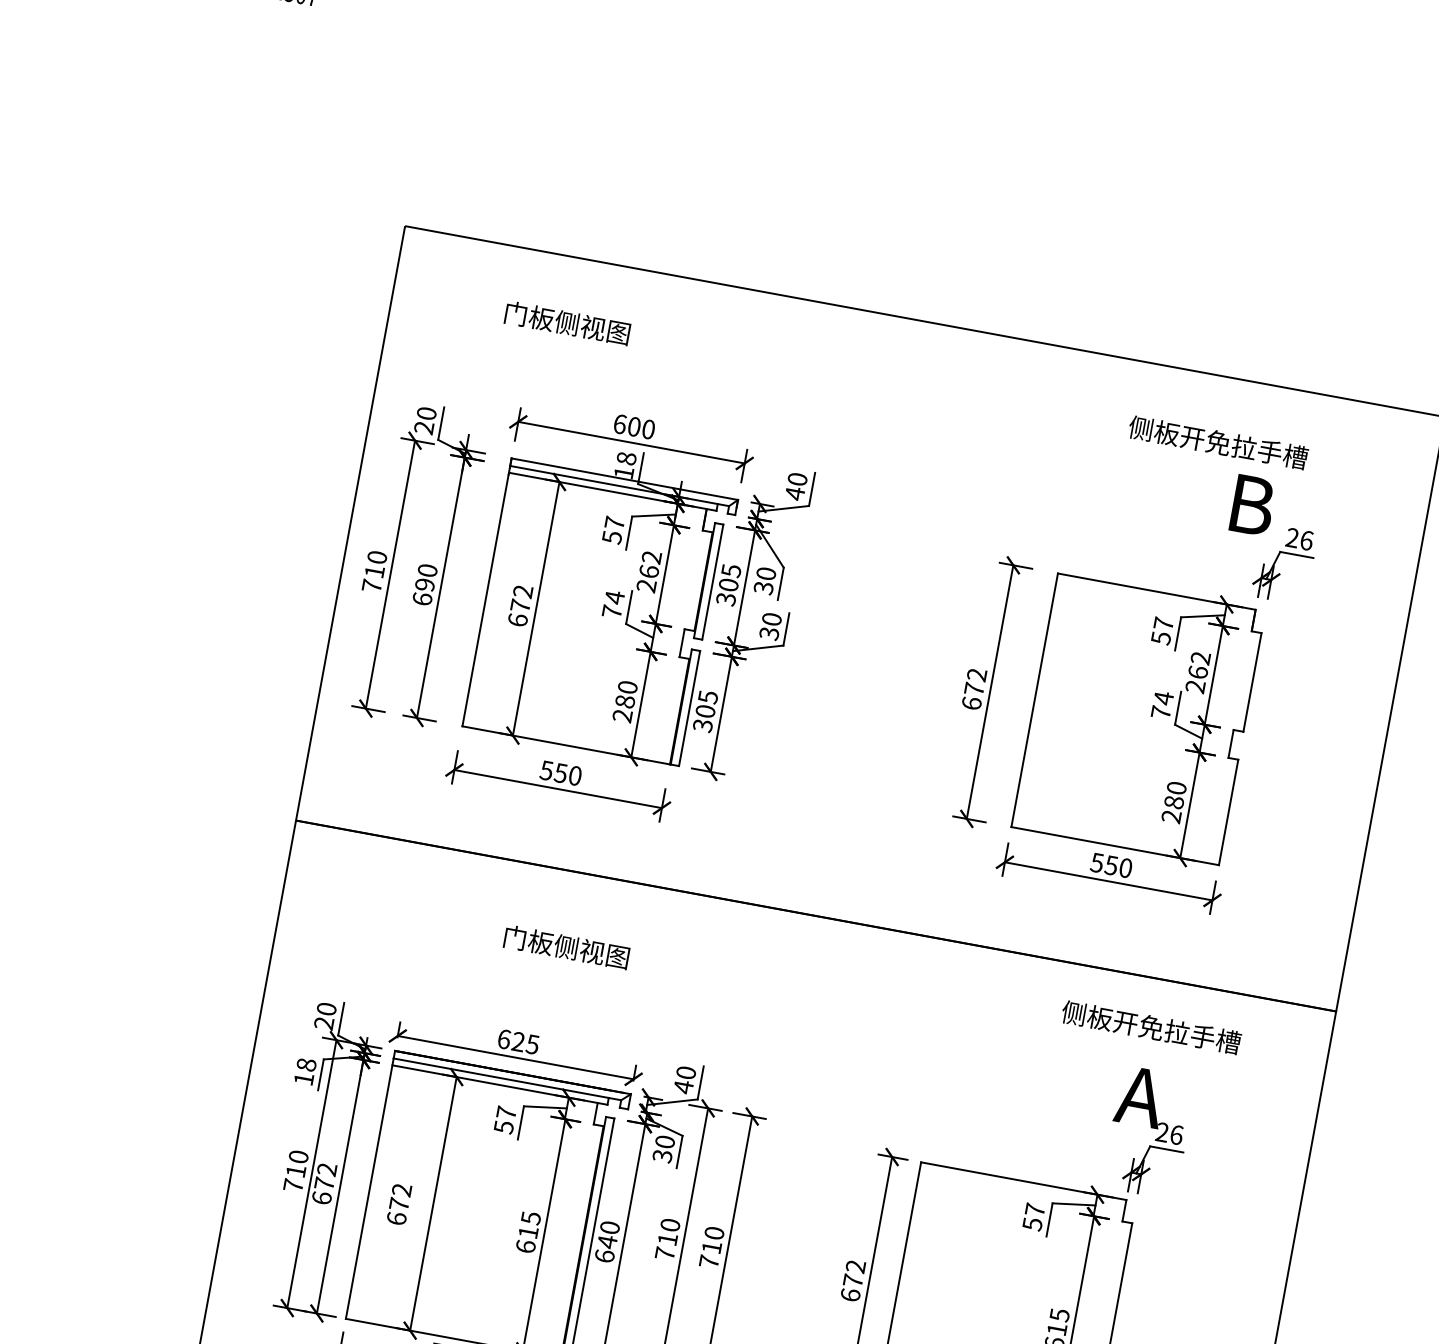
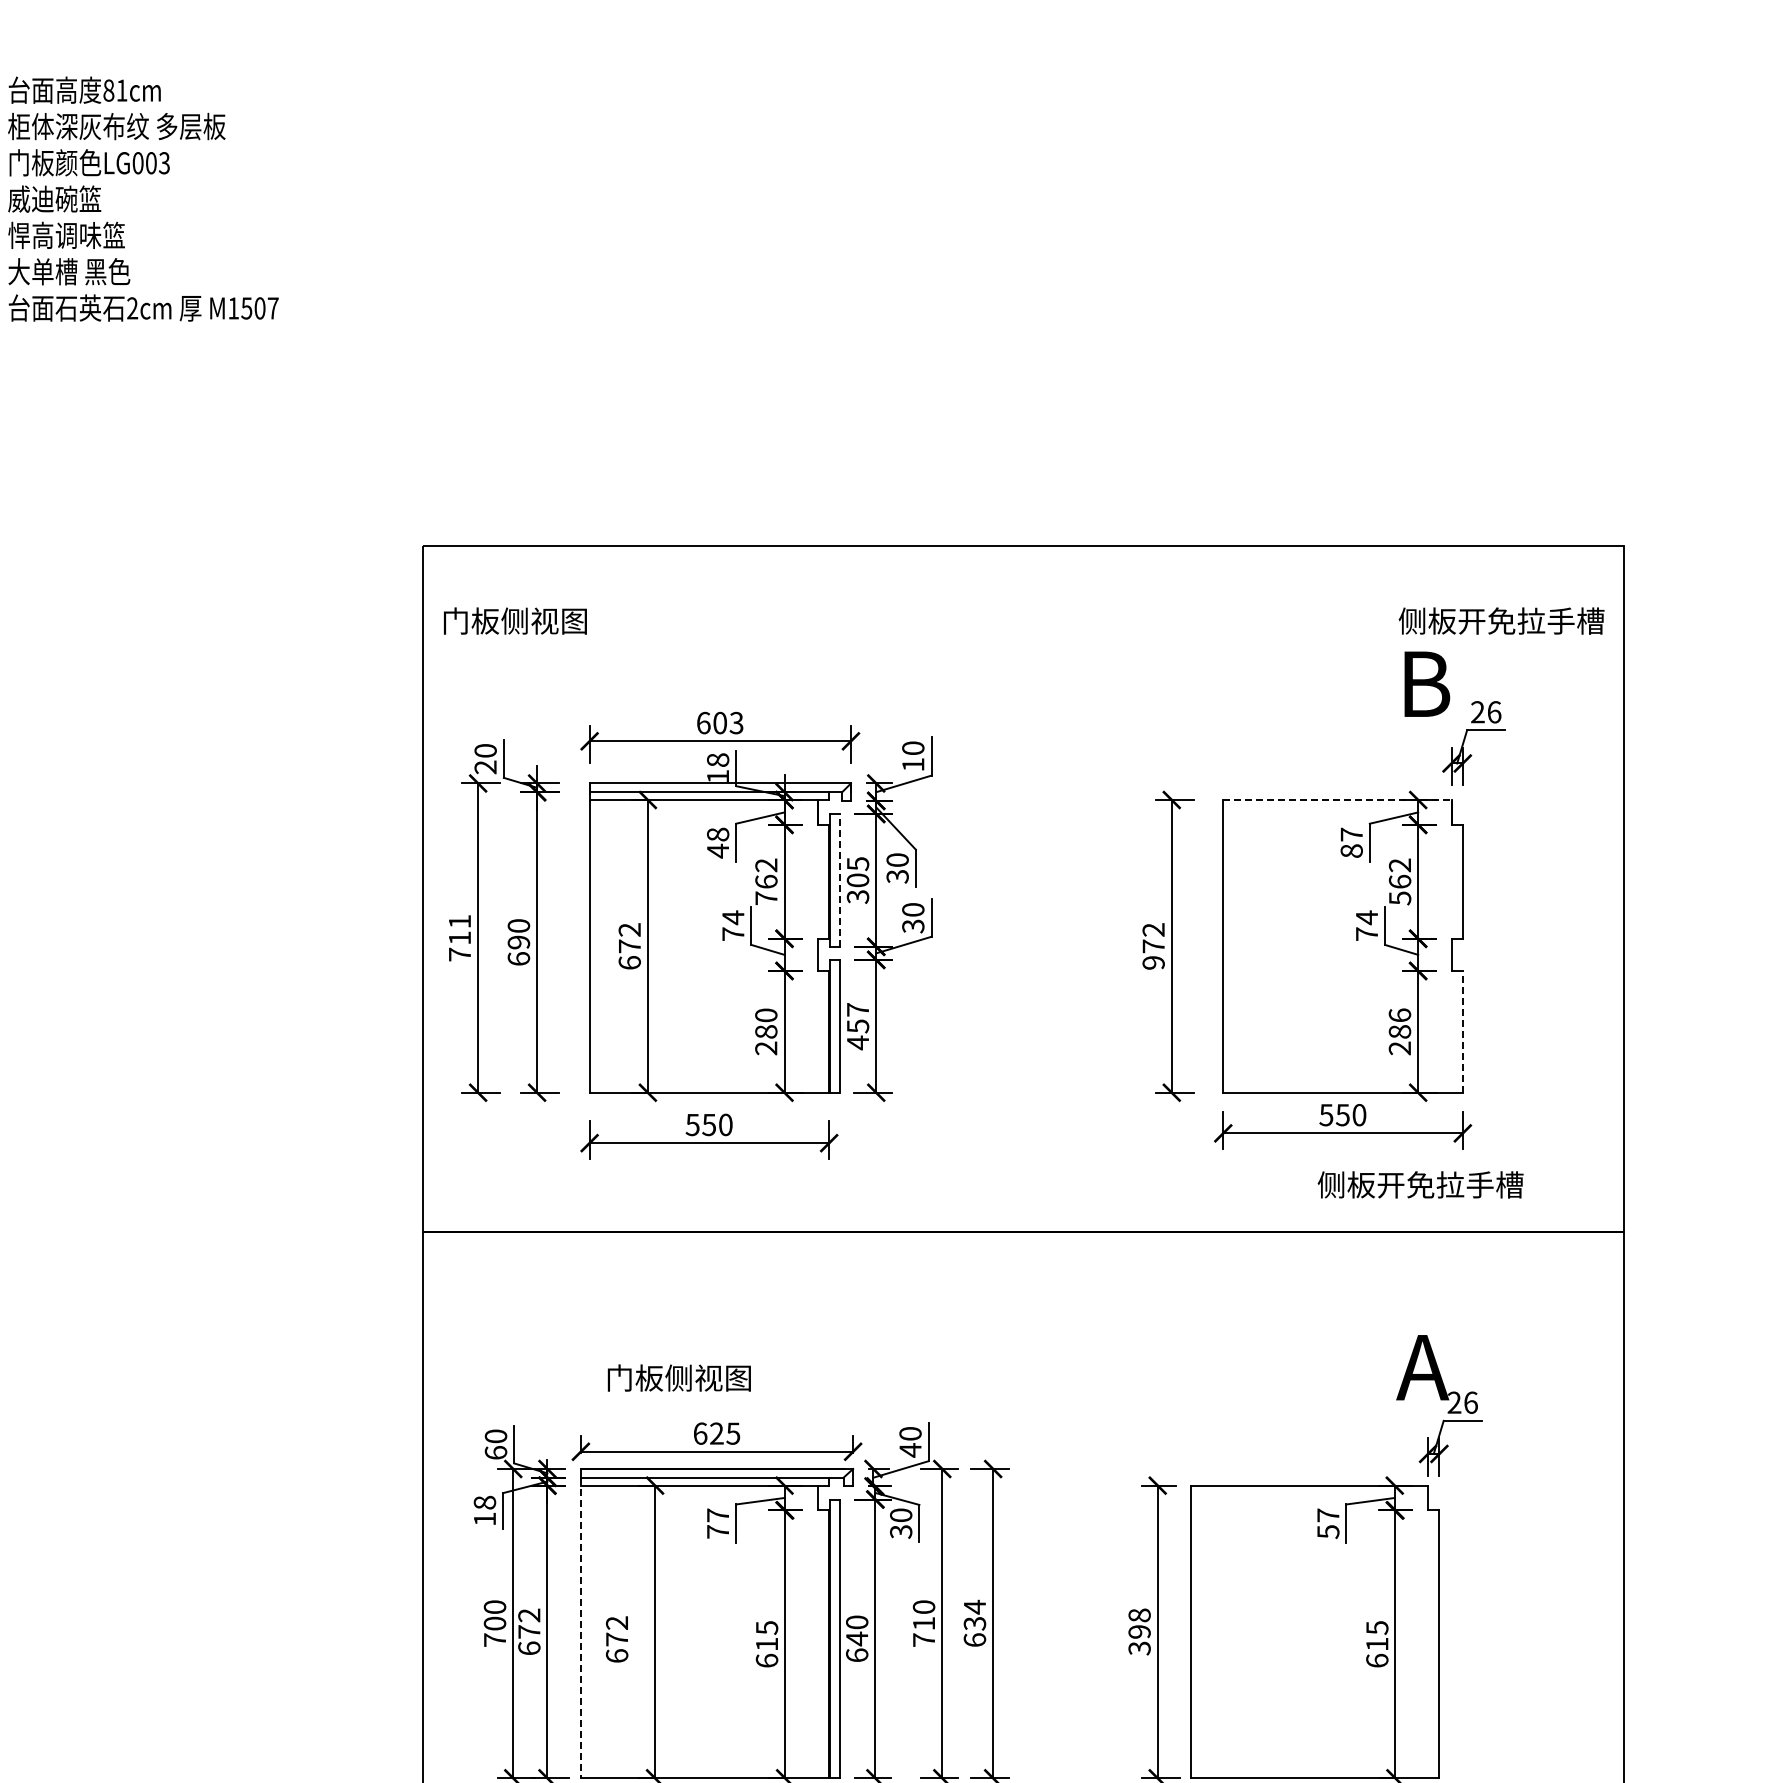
text: (567, 322) -> (515, 620), moved
text: (648, 429) -> (736, 723), 600 -> 603
text: (1218, 442) -> (1501, 620), moved
text: (795, 493) -> (913, 764), 40 -> 10
text: (613, 530) -> (718, 842), 57 -> 48
text: (376, 557) -> (459, 921), 710 -> 711
line: (712, 581) -> (839, 879), solid -> dashed
text: (646, 586) -> (766, 898), 262 -> 762
line: (1156, 592) -> (1337, 800), solid -> dashed
text: (1160, 638) -> (1351, 851), 57 -> 87
text: (1194, 686) -> (1399, 898), 262 -> 562
text: (971, 703) -> (1153, 962), 672 -> 972
text: (705, 711) -> (857, 1026), 305 -> 457
text: (1176, 788) -> (1399, 1015), 280 -> 286
line: (1228, 812) -> (1462, 1031), solid -> dashed
text: (566, 946) -> (678, 1377), moved
text: (323, 1023) -> (495, 1452), 20 -> 60
text: (1151, 1027) -> (1420, 1184), moved
text: (504, 1127) -> (718, 1532), 57 -> 77
text: (295, 1171) -> (494, 1623), 710 -> 700
line: (369, 1189) -> (580, 1628), solid -> dashed
text: (711, 1246) -> (974, 1622), 710 -> 634
text: (853, 1280) -> (1139, 1631), 672 -> 398

